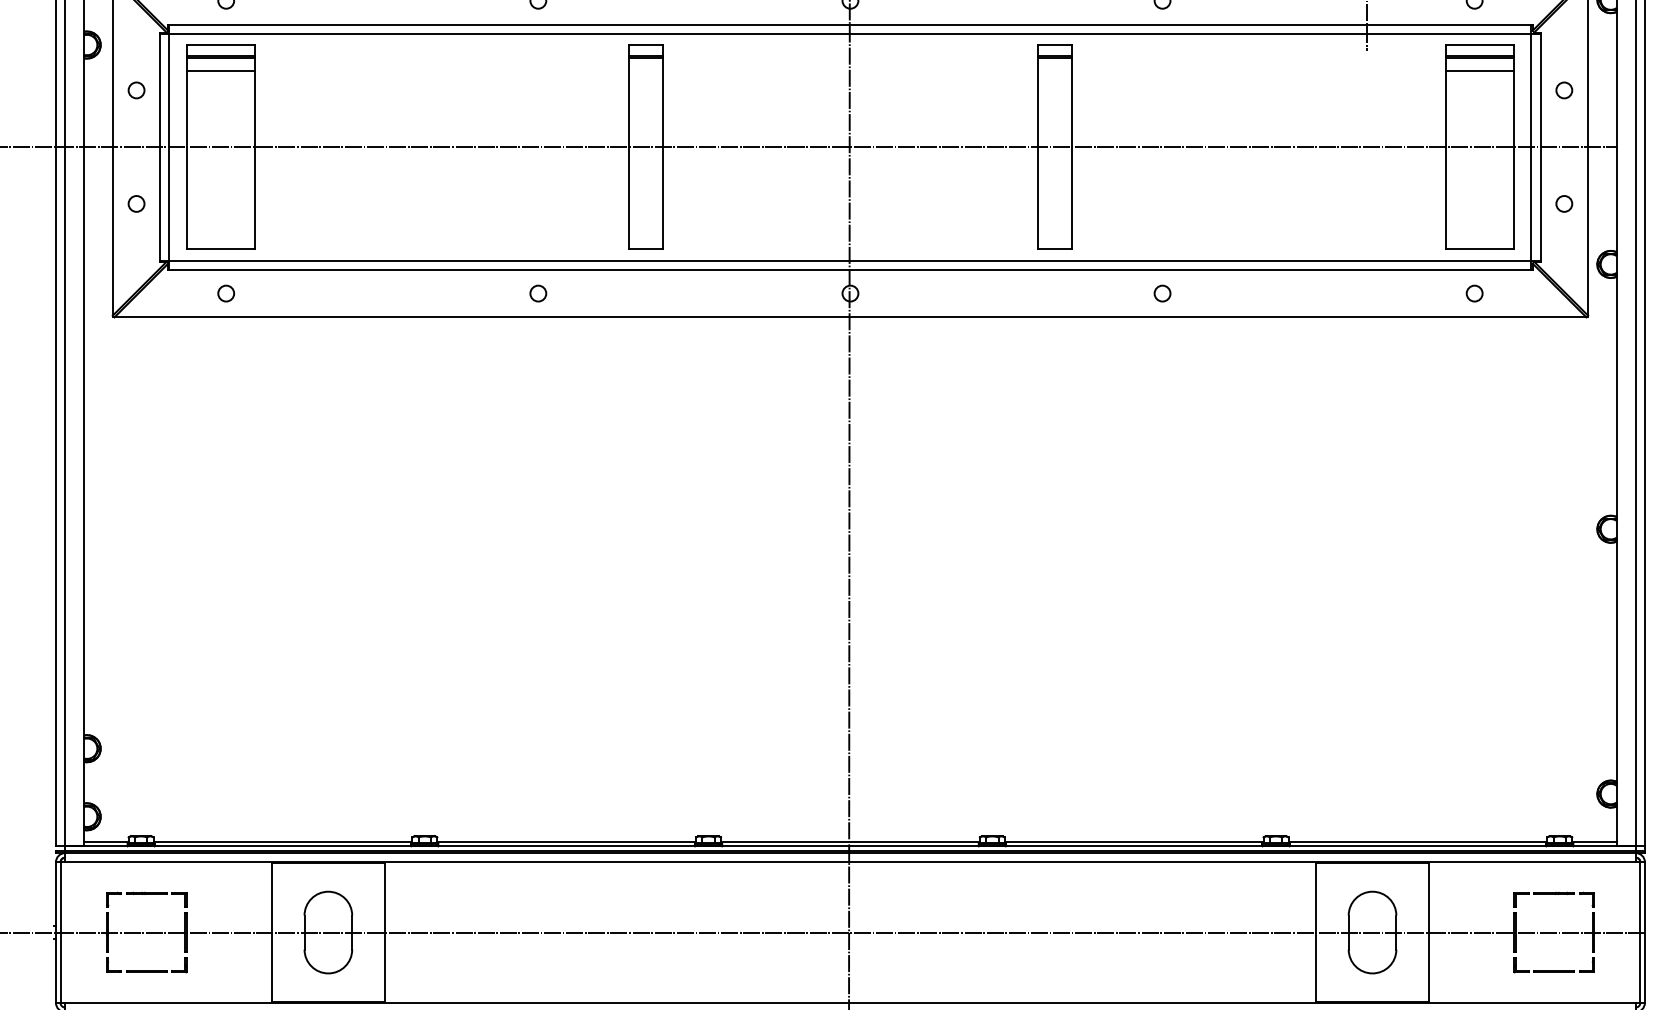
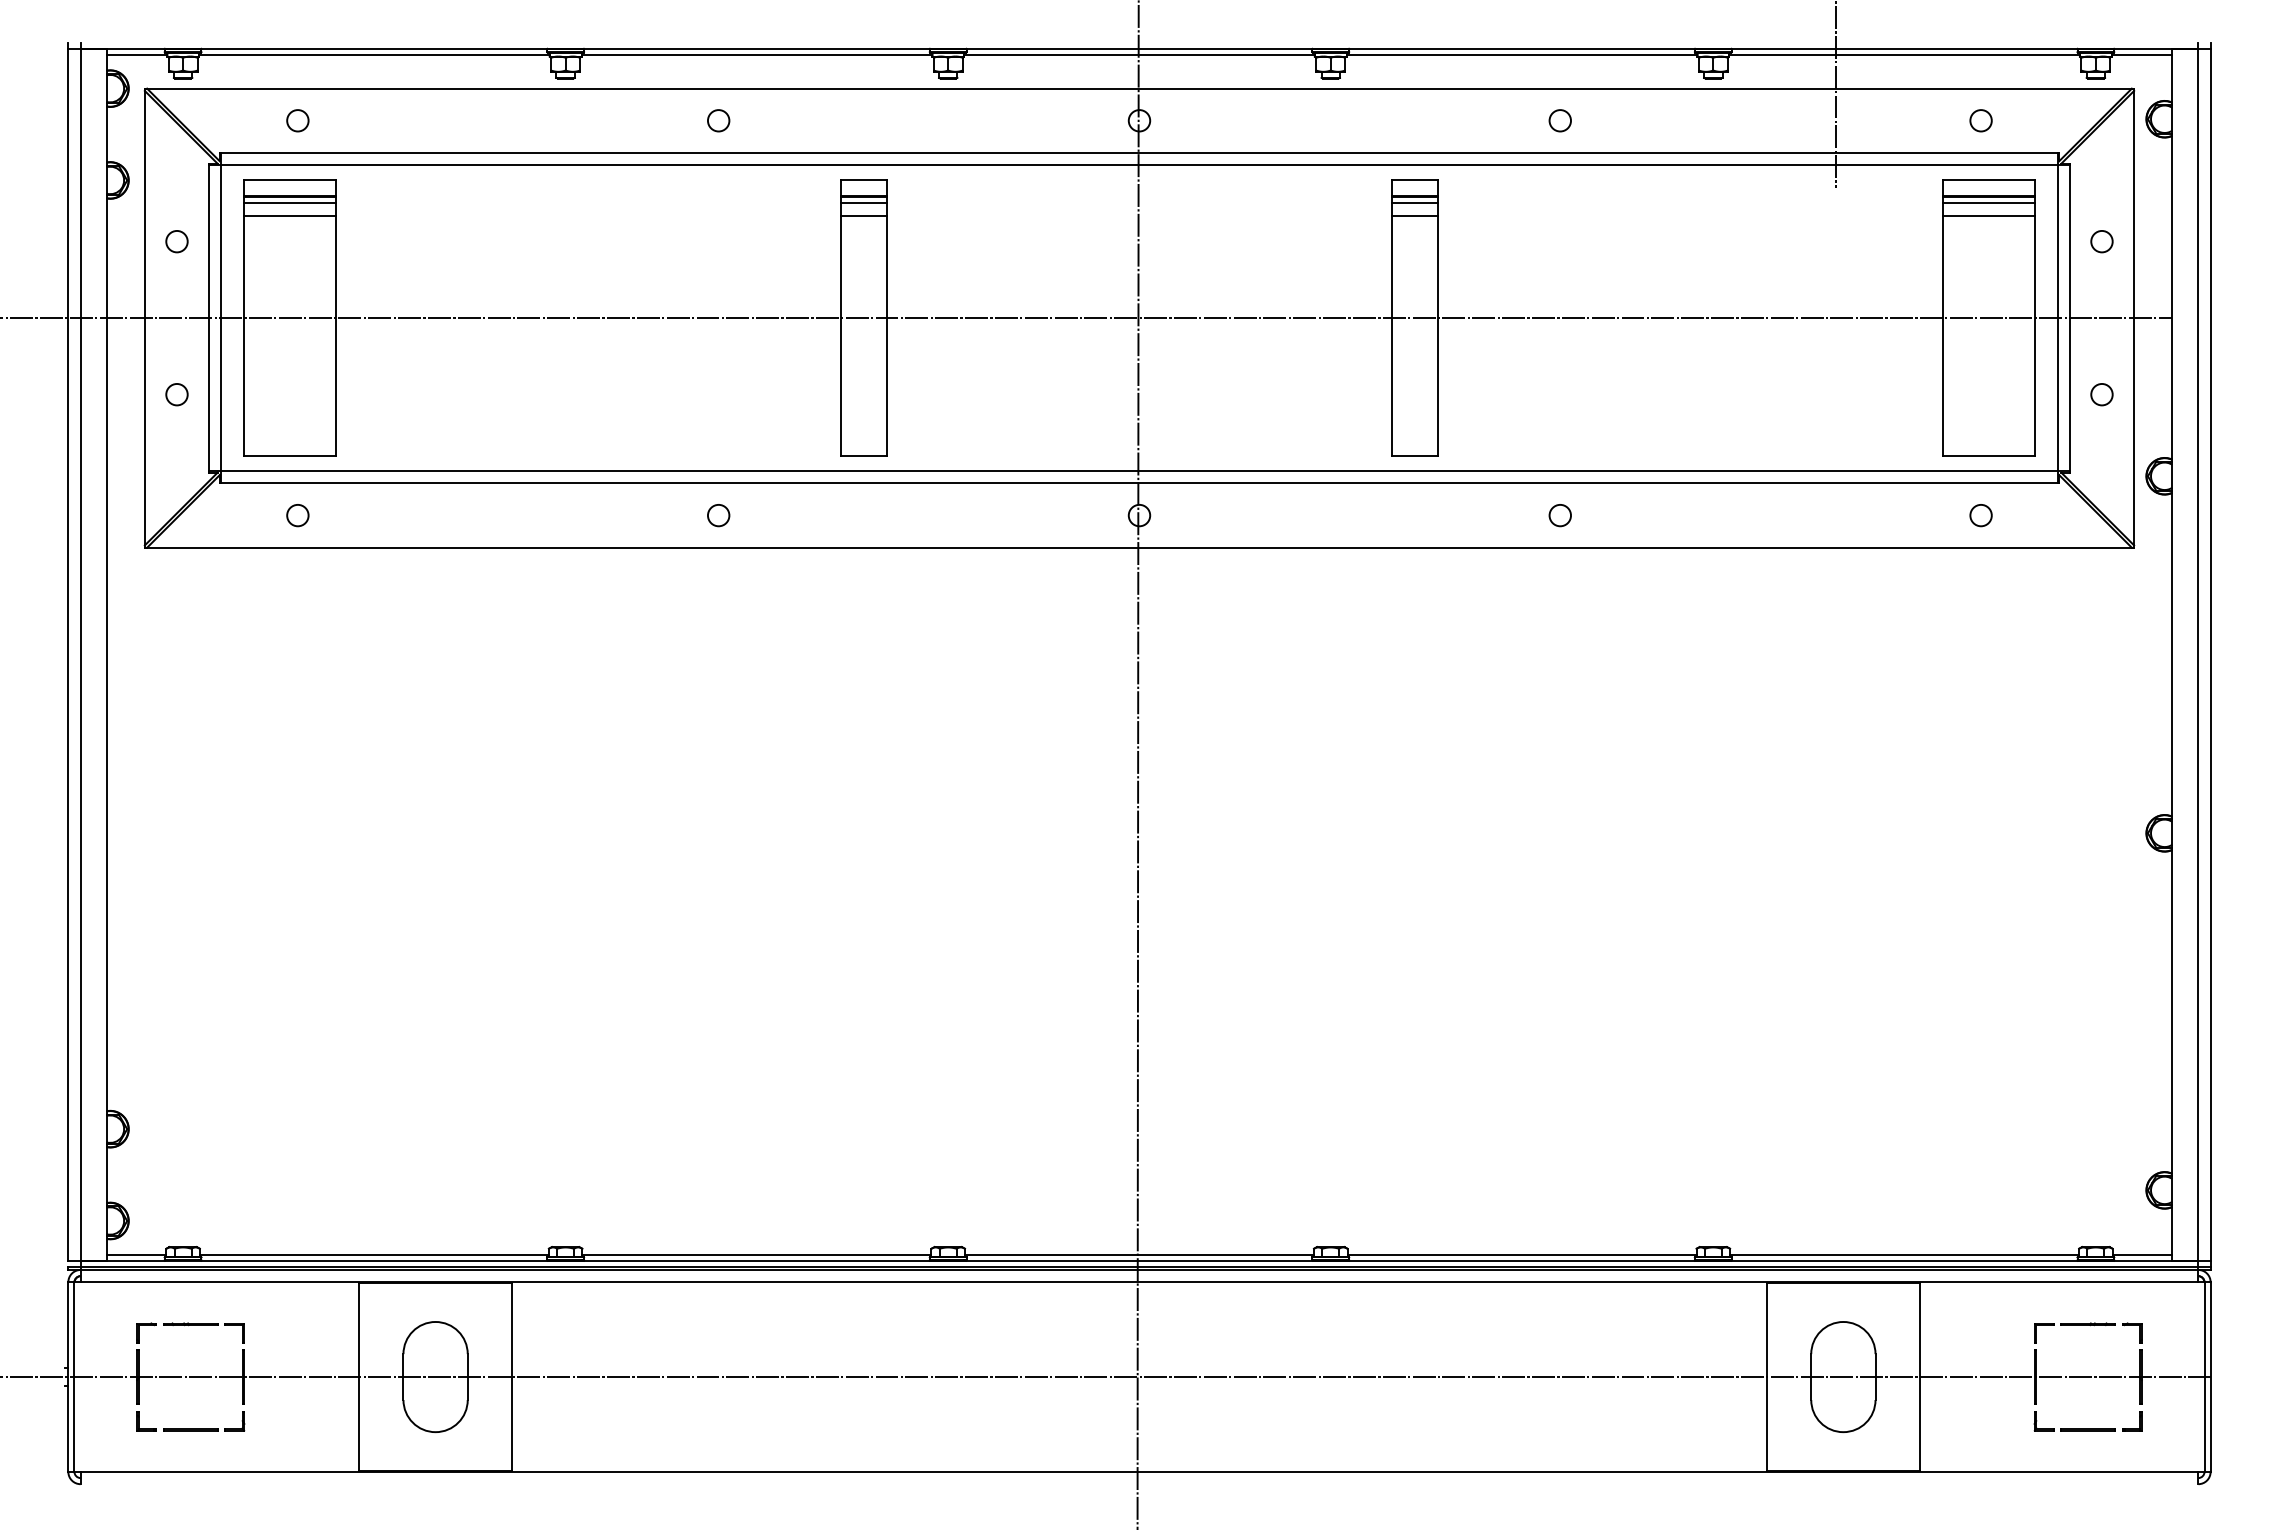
line: (220, 62) -> (290, 203), added
line: (646, 62) -> (864, 203), added
line: (1054, 62) -> (1414, 203), added
line: (1480, 62) -> (1988, 203), added
line: (646, 71) -> (864, 215), added
line: (1054, 71) -> (1414, 215), added

